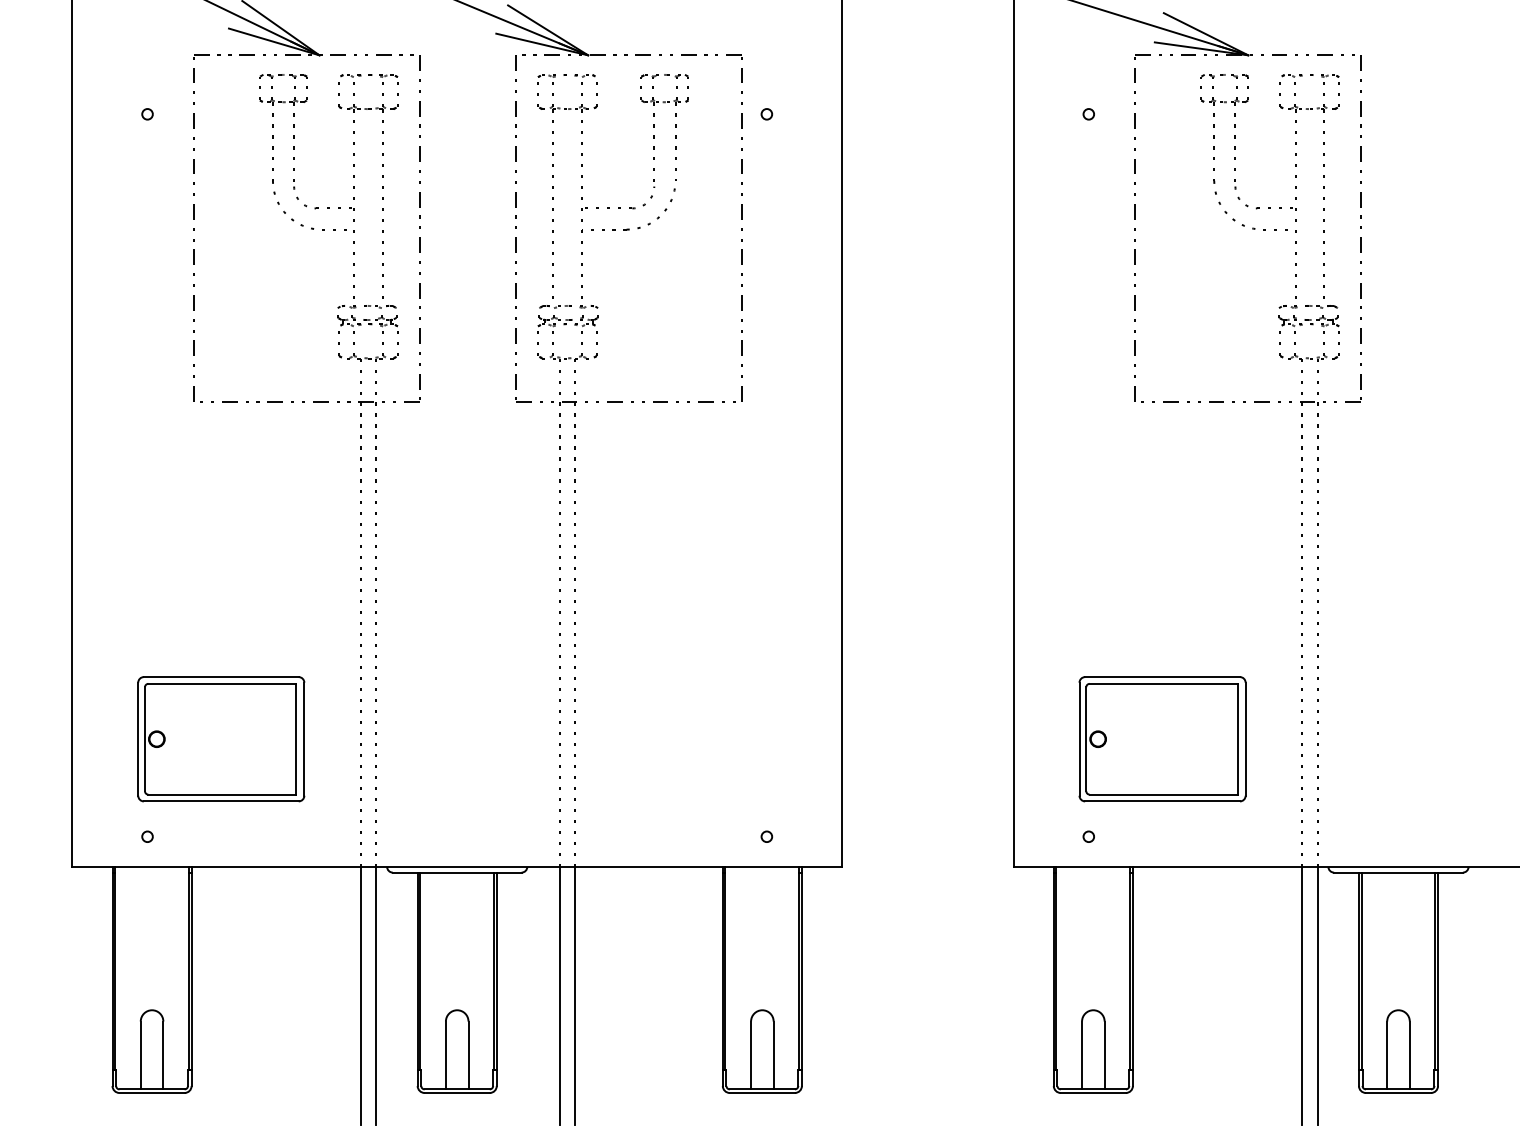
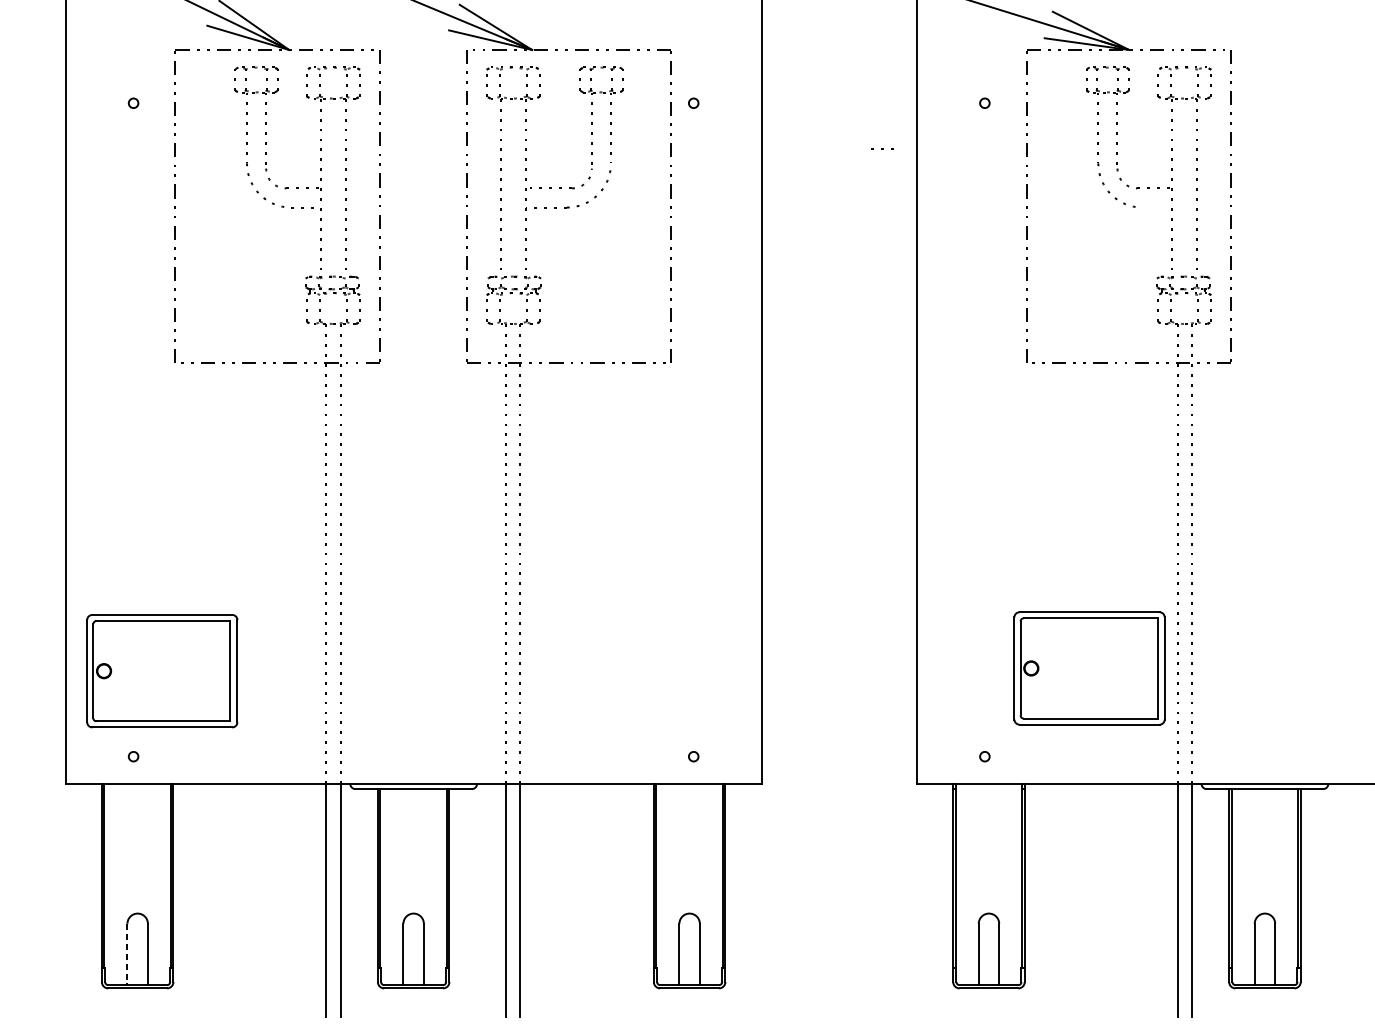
line: (1275, 229) -> (882, 148), moved
part: (221, 739) -> (162, 671), moved
part: (1162, 739) -> (1089, 668), moved
line: (140, 1055) -> (127, 954), solid -> dashed

